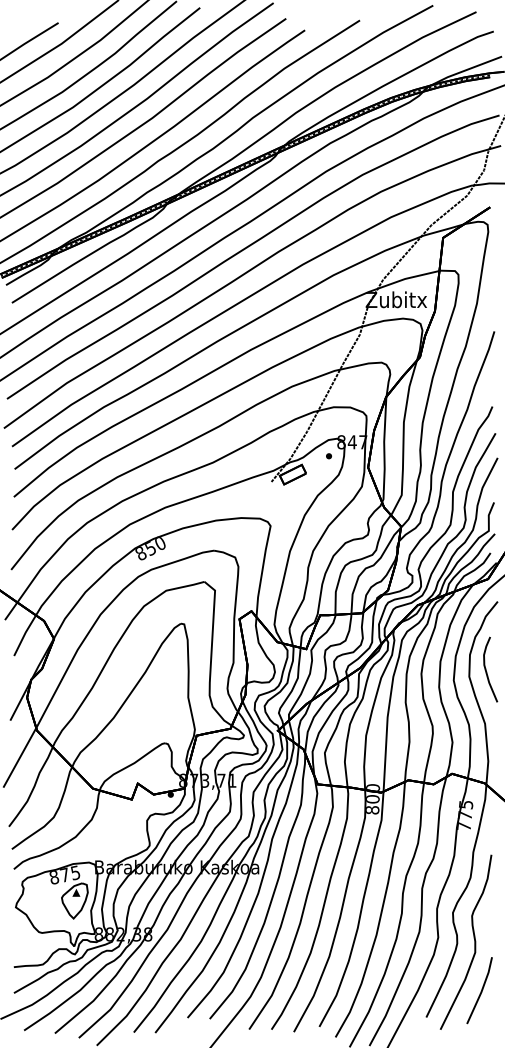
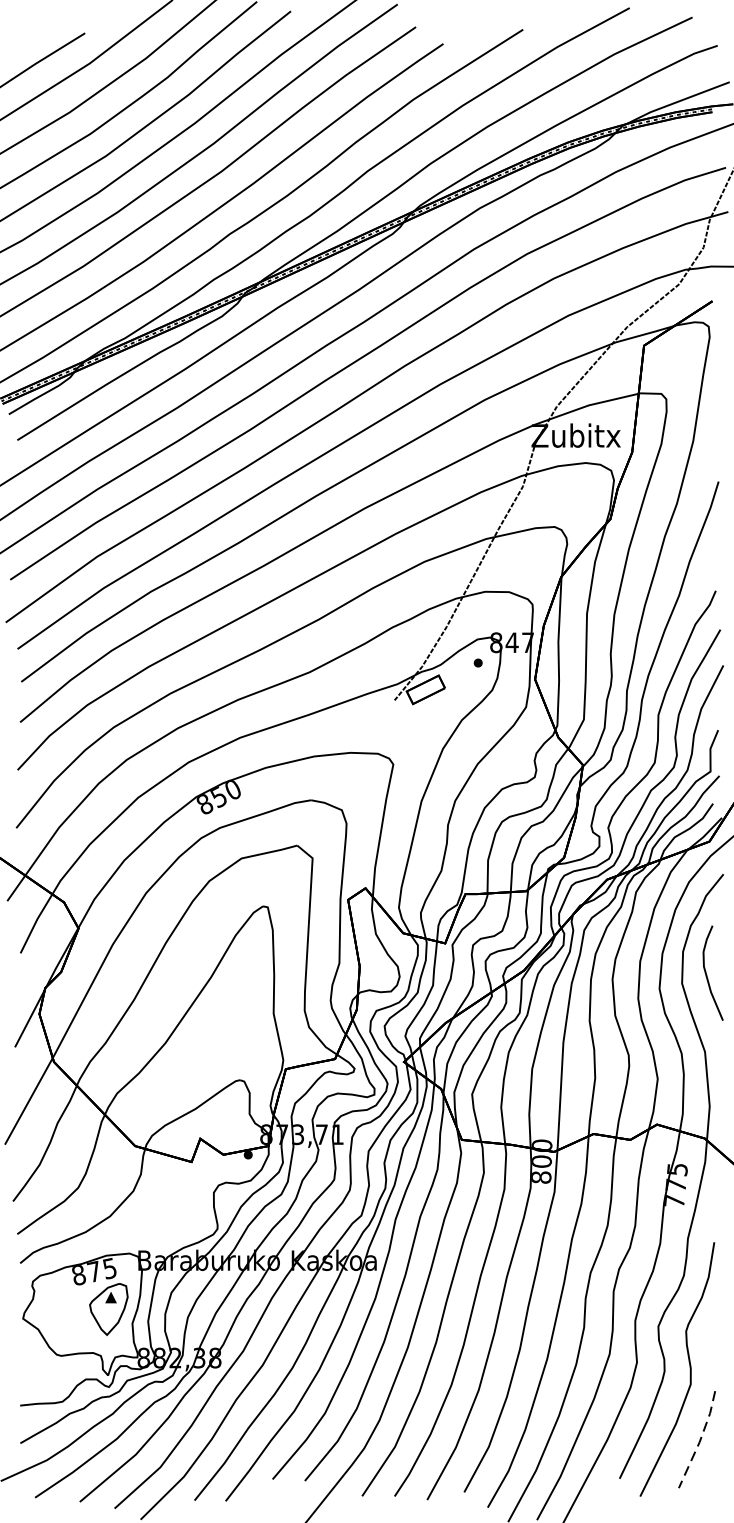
line: (481, 991) -> (699, 1440), solid -> dashed

